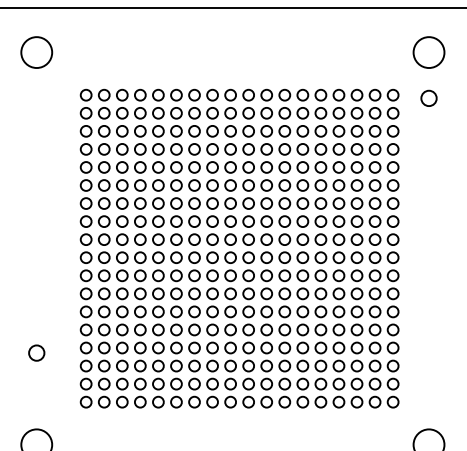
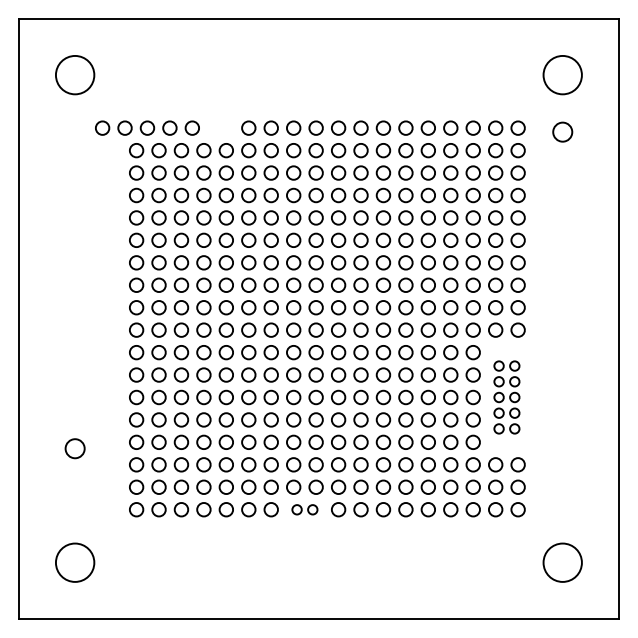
part: (122, 94) -> (147, 127), moved
part: (383, 311) -> (506, 397), size x0.7
part: (221, 402) -> (304, 509), size x0.7

